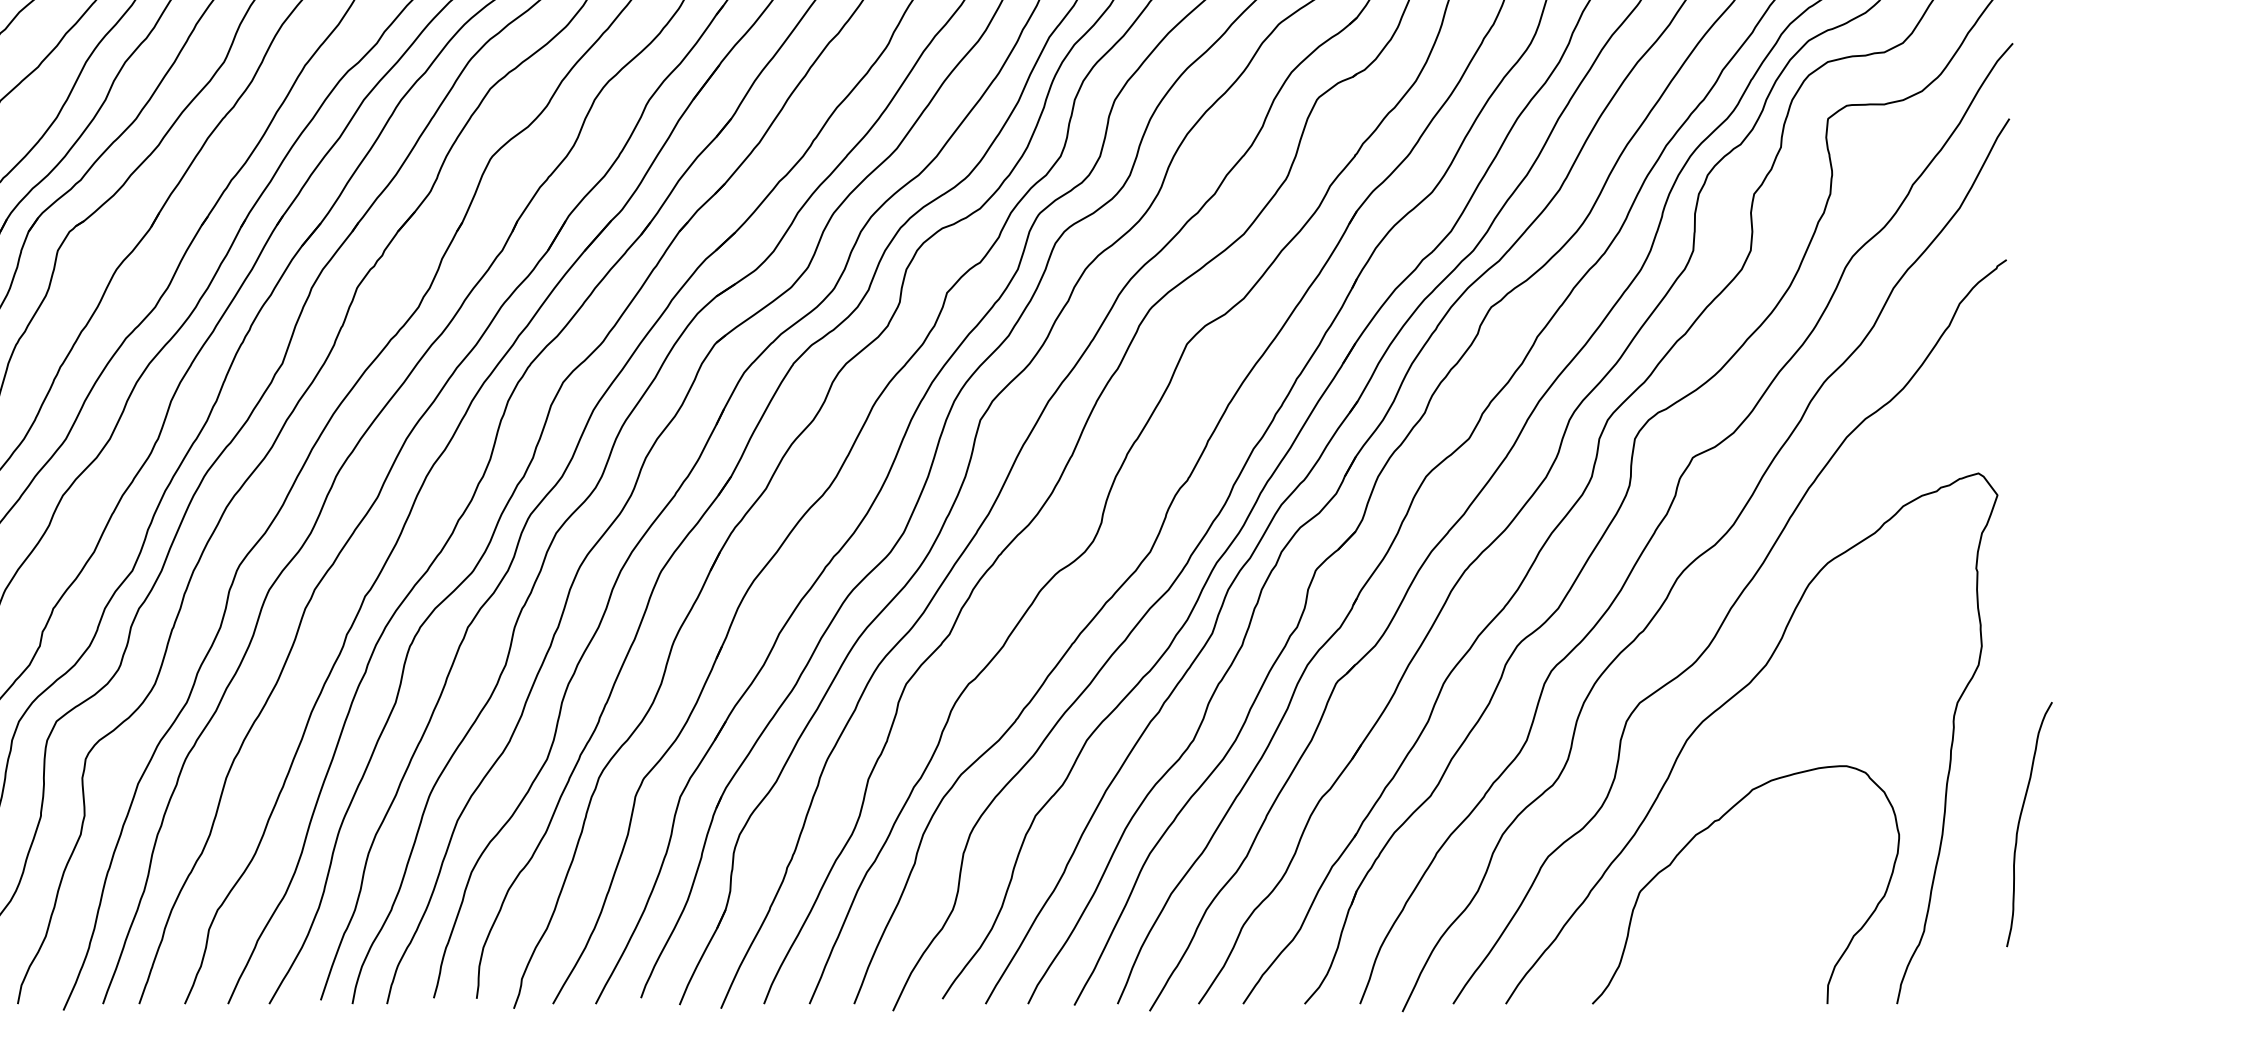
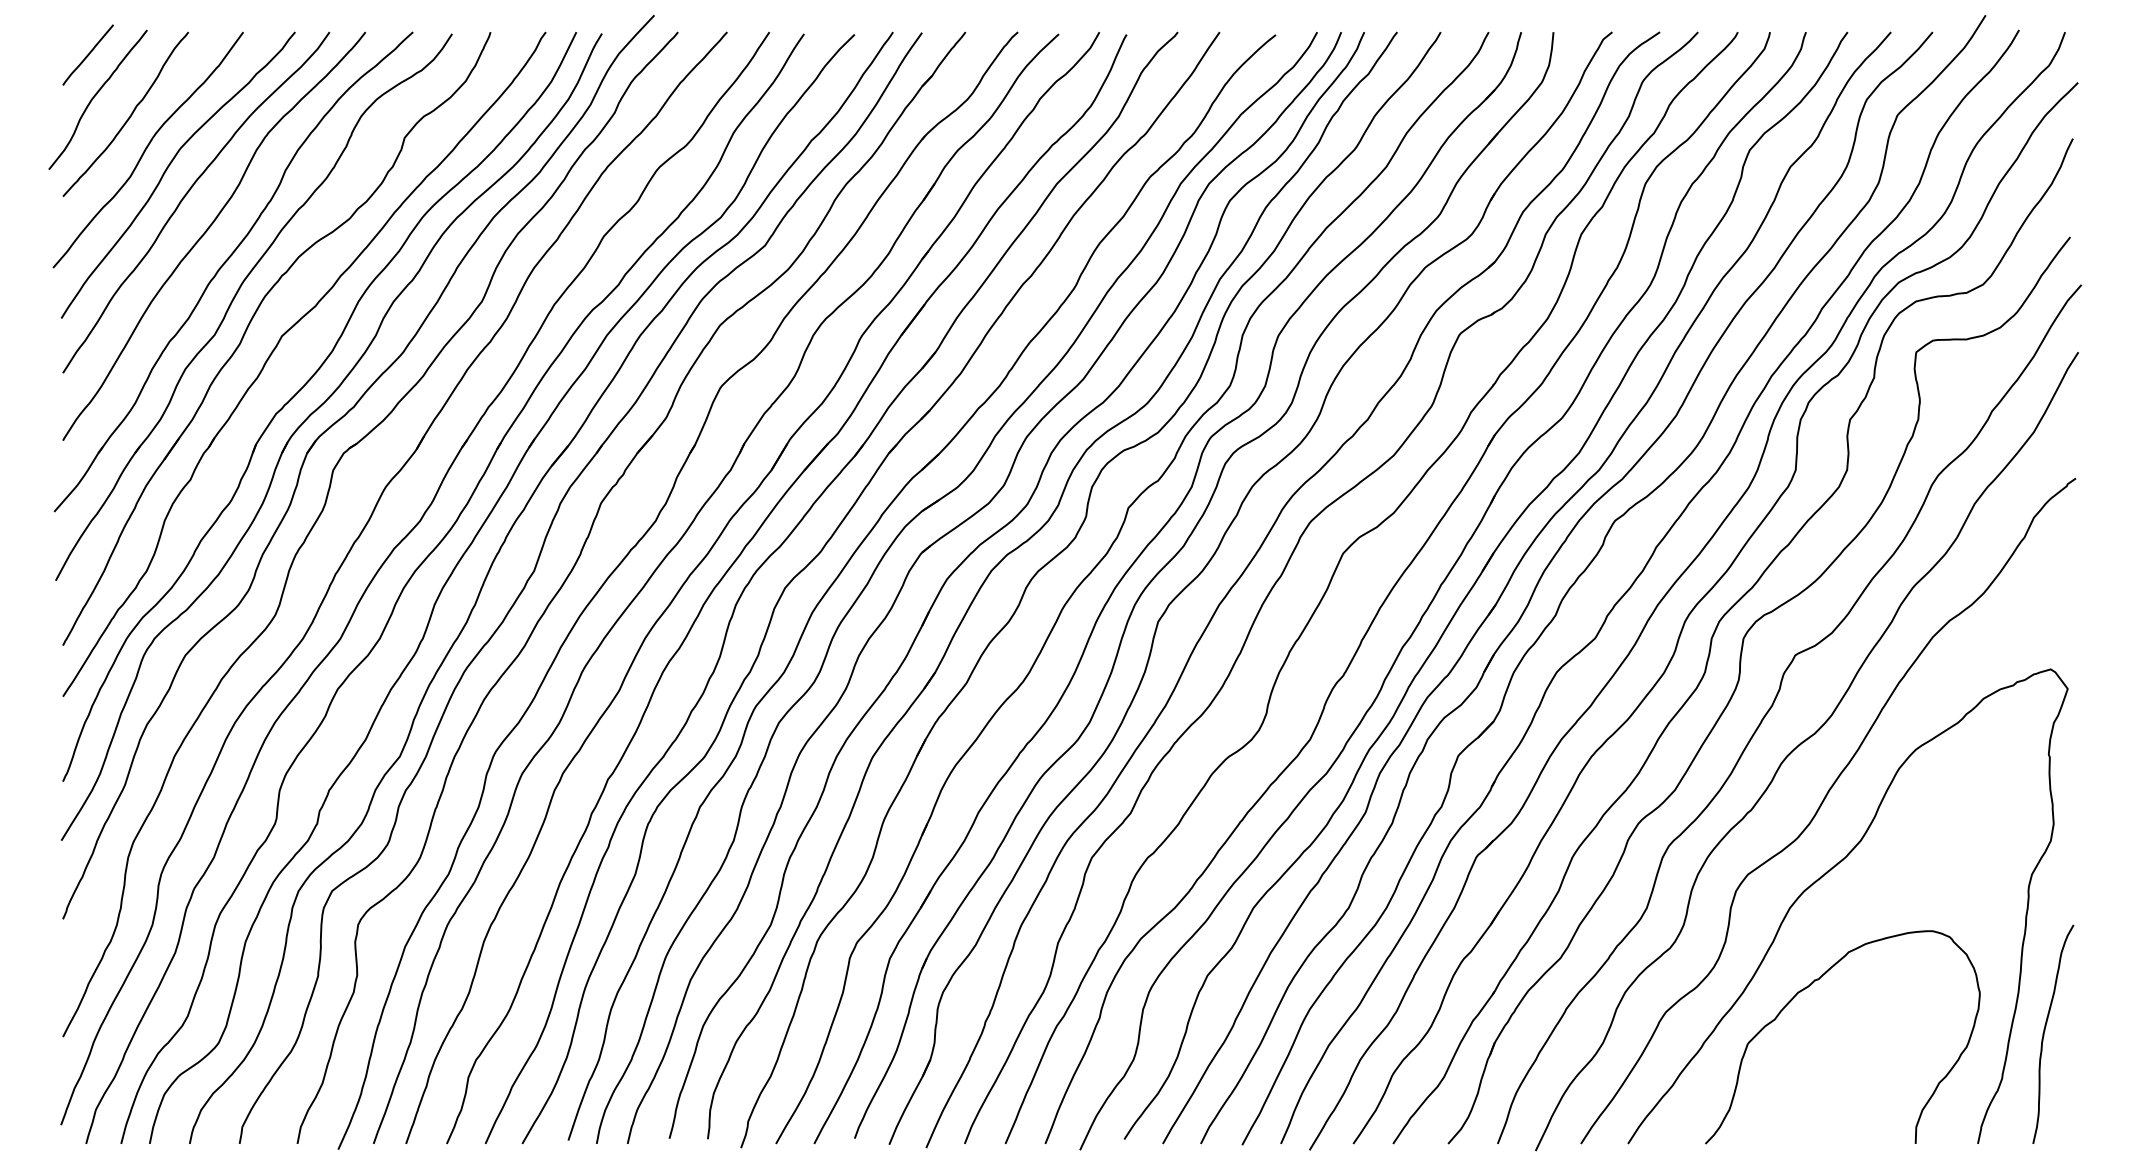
curve: (2020, 821) -> (2045, 1031), moved

